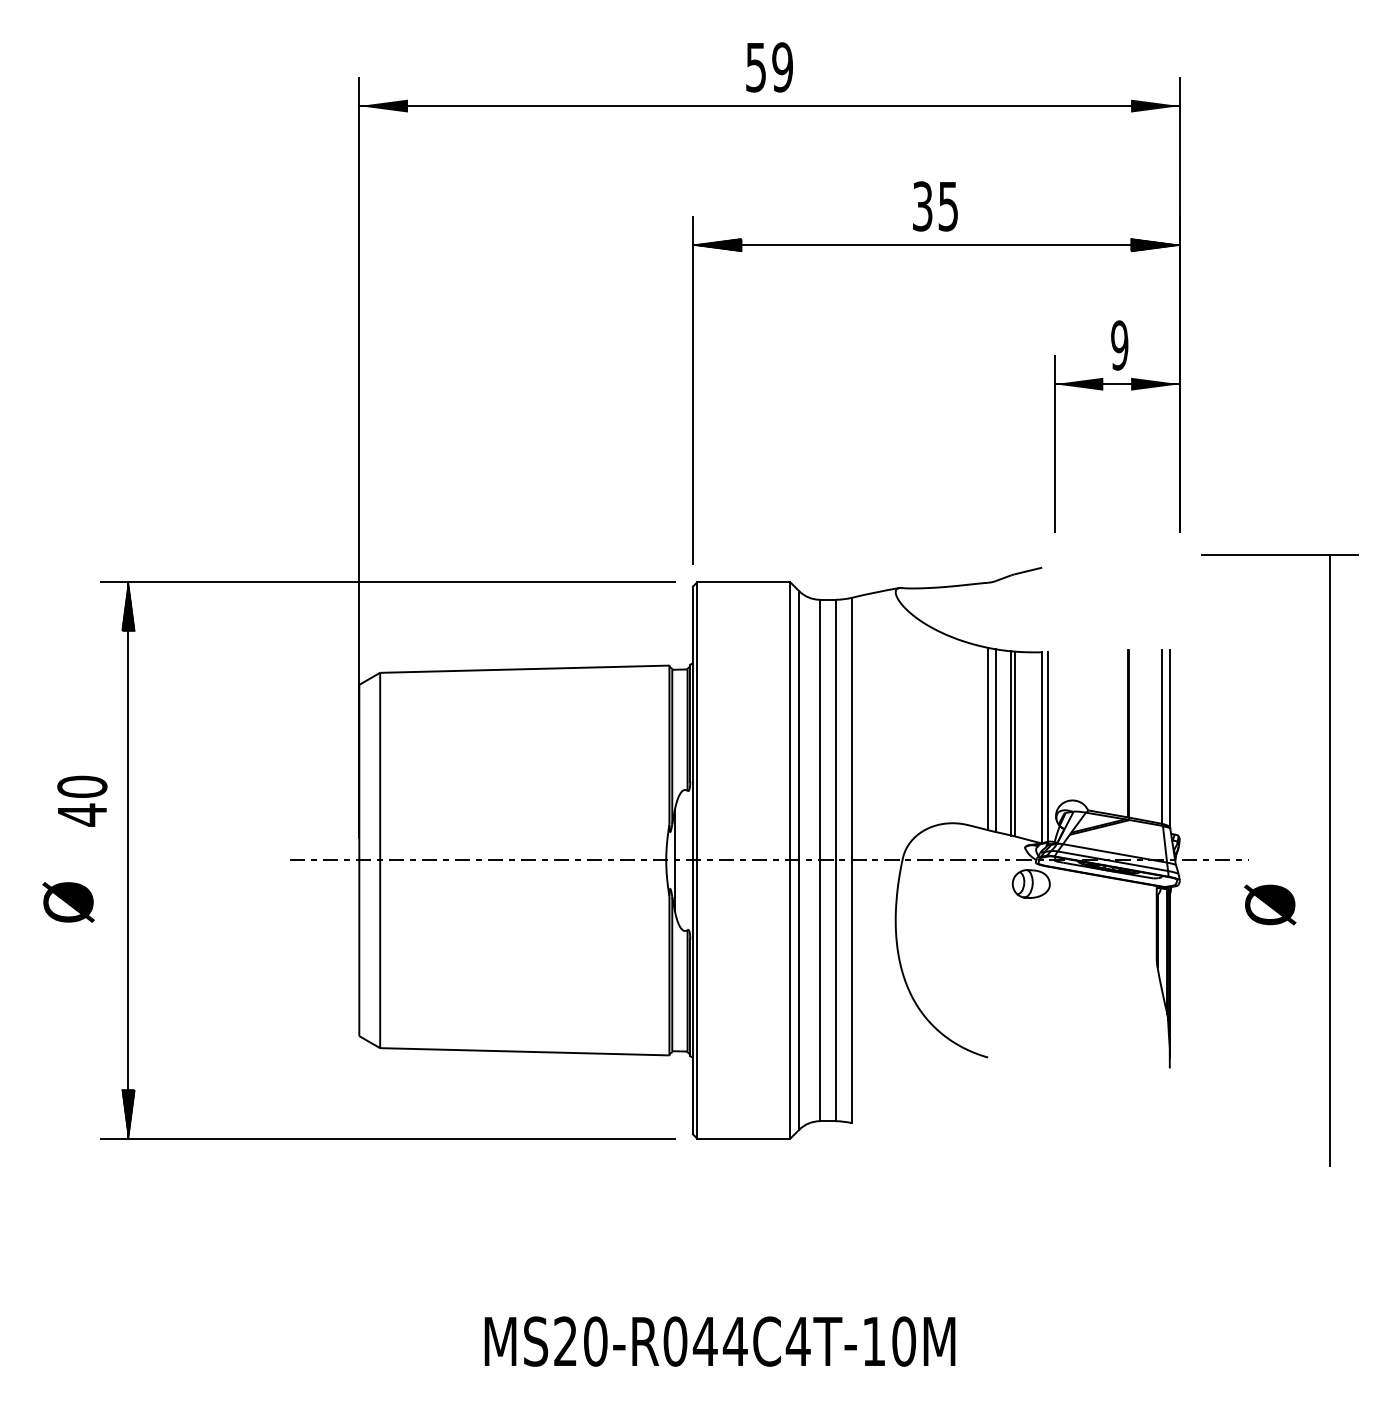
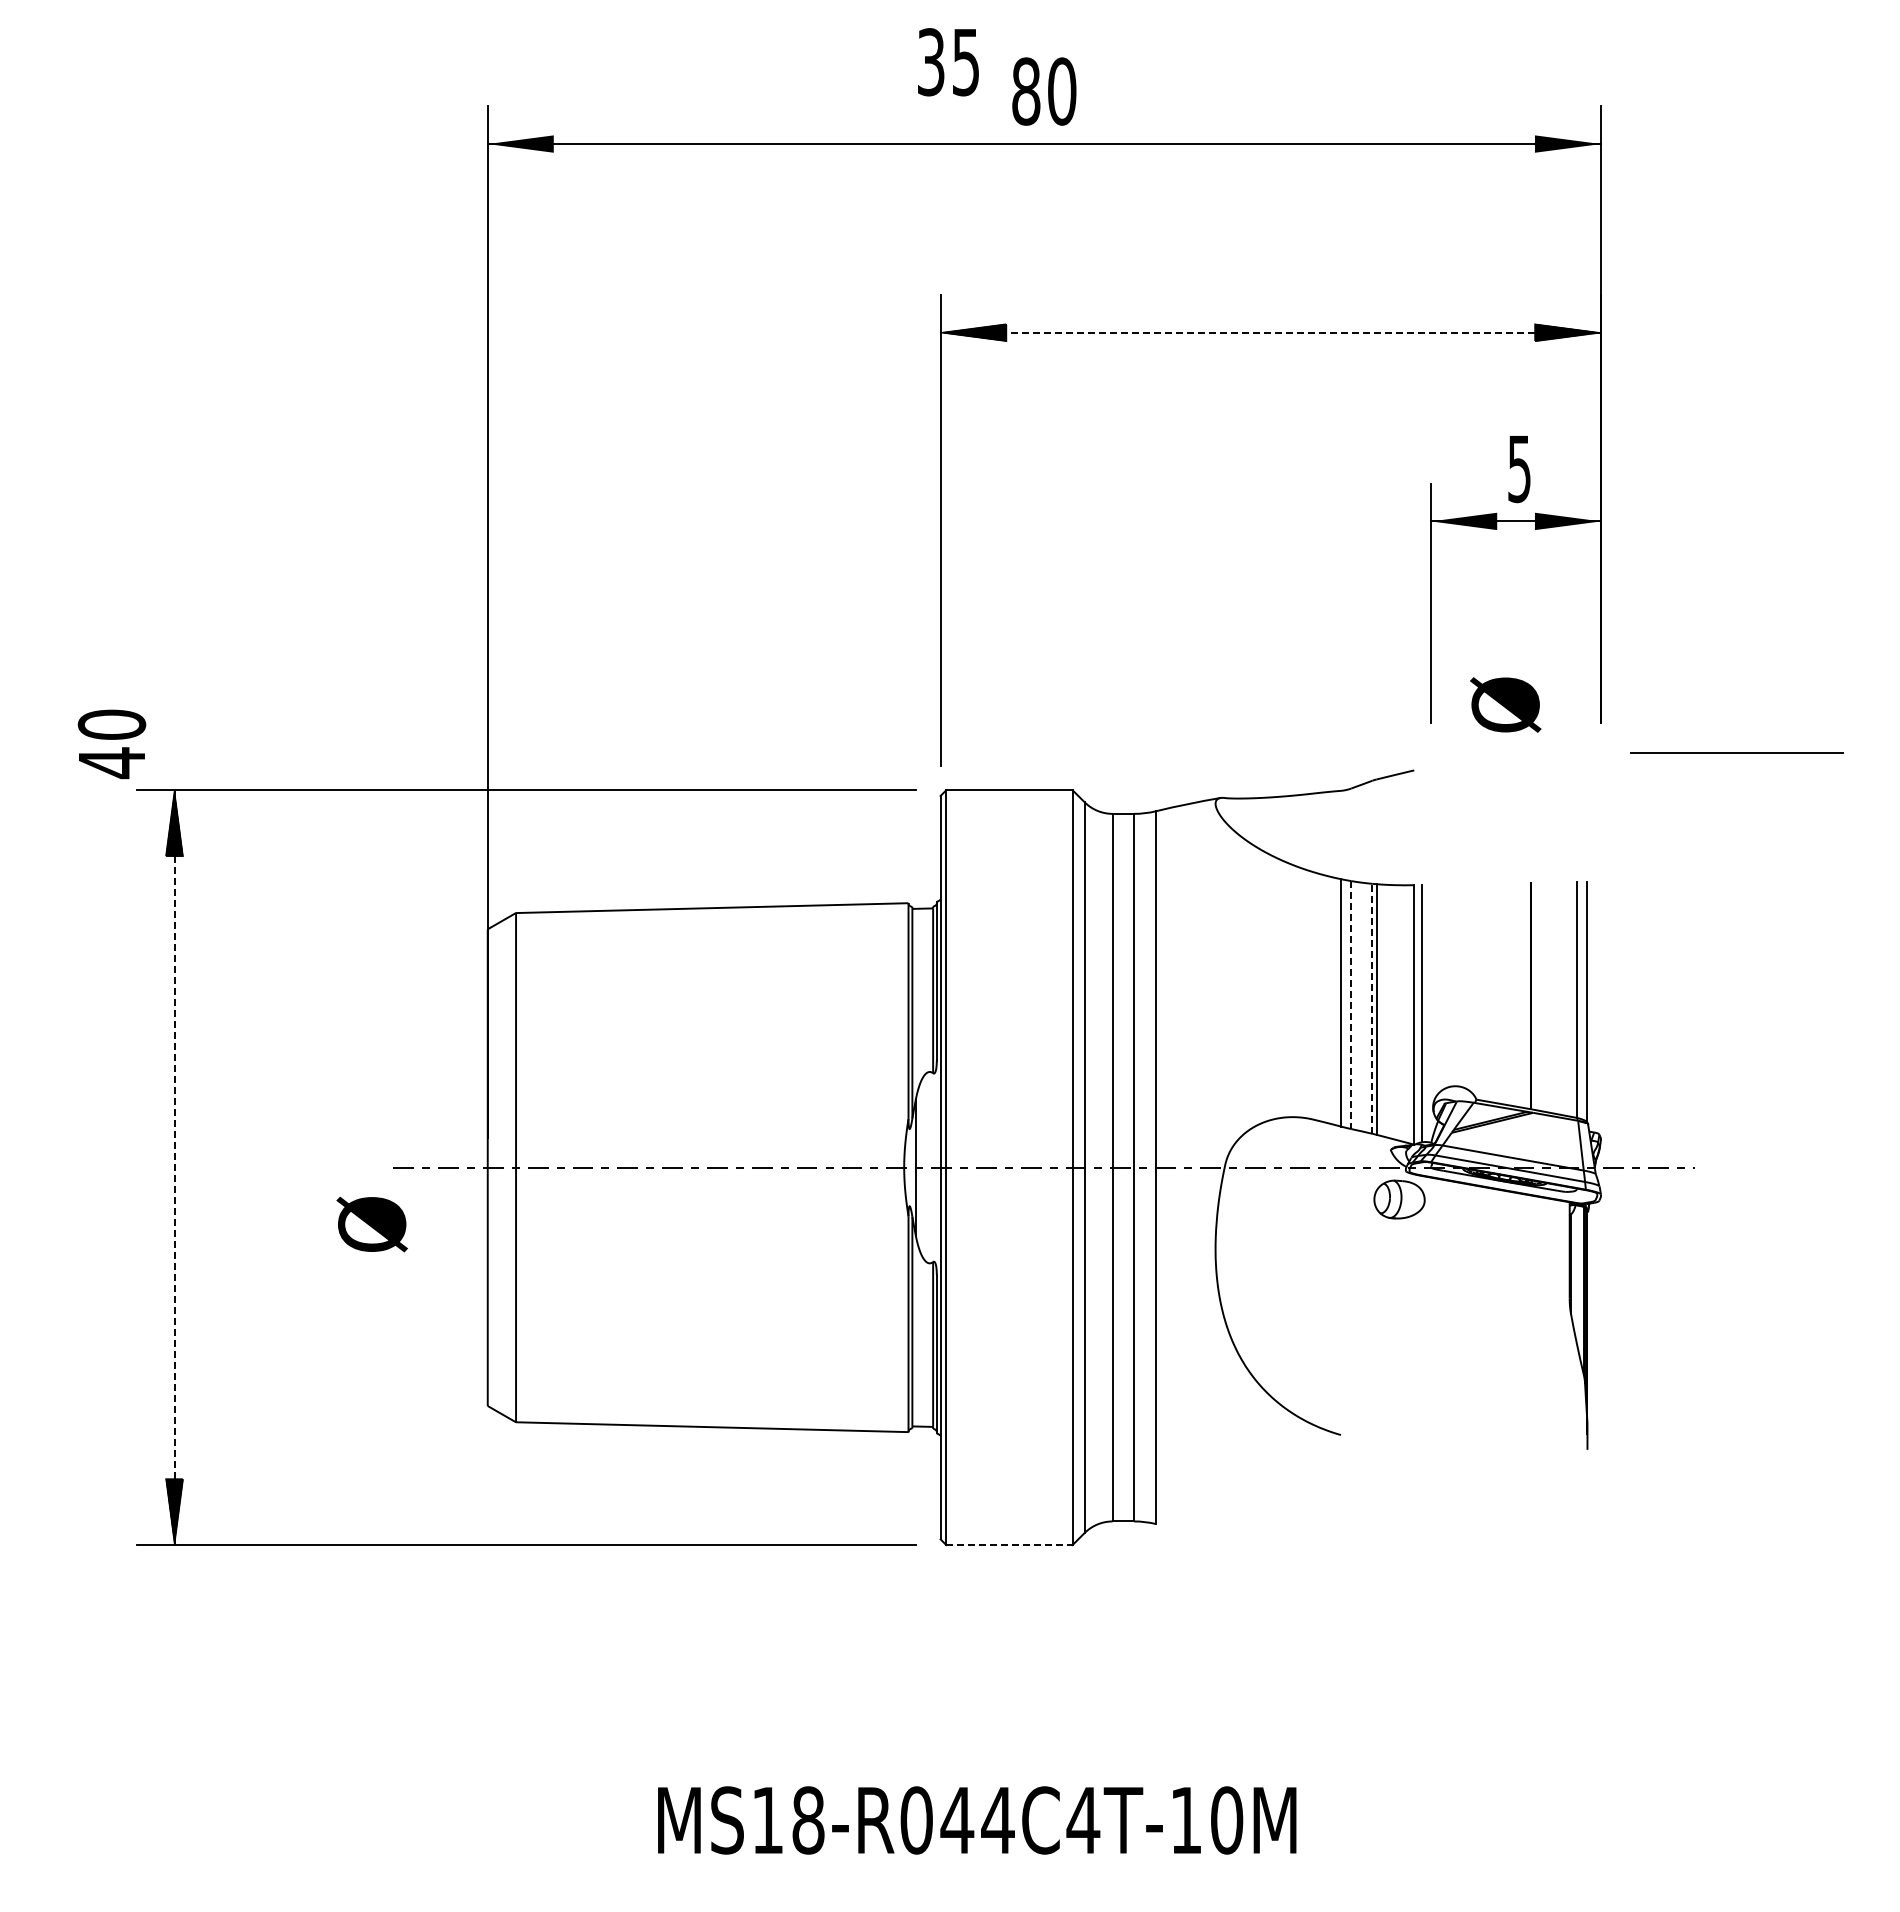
text: (769, 67) -> (1044, 91), 59 -> 80
text: (935, 206) -> (948, 62), moved
line: (936, 244) -> (1270, 332), solid -> dashed
text: (1119, 345) -> (1519, 468), 9 -> 5
line: (995, 740) -> (1351, 1005), solid -> dashed
line: (1011, 743) -> (1372, 1008), solid -> dashed
text: (82, 801) -> (111, 744), moved
line: (128, 860) -> (174, 1167), solid -> dashed
line: (1330, 860) -> (1805, 1167), removed
text: (68, 902) -> (371, 1224), moved
text: (1270, 904) -> (1505, 704), moved
line: (743, 1138) -> (1009, 1545), solid -> dashed
text: (580, 1341) -> (788, 1820), MS20-R044C4T-10M -> MS18-R044C4T-10M

